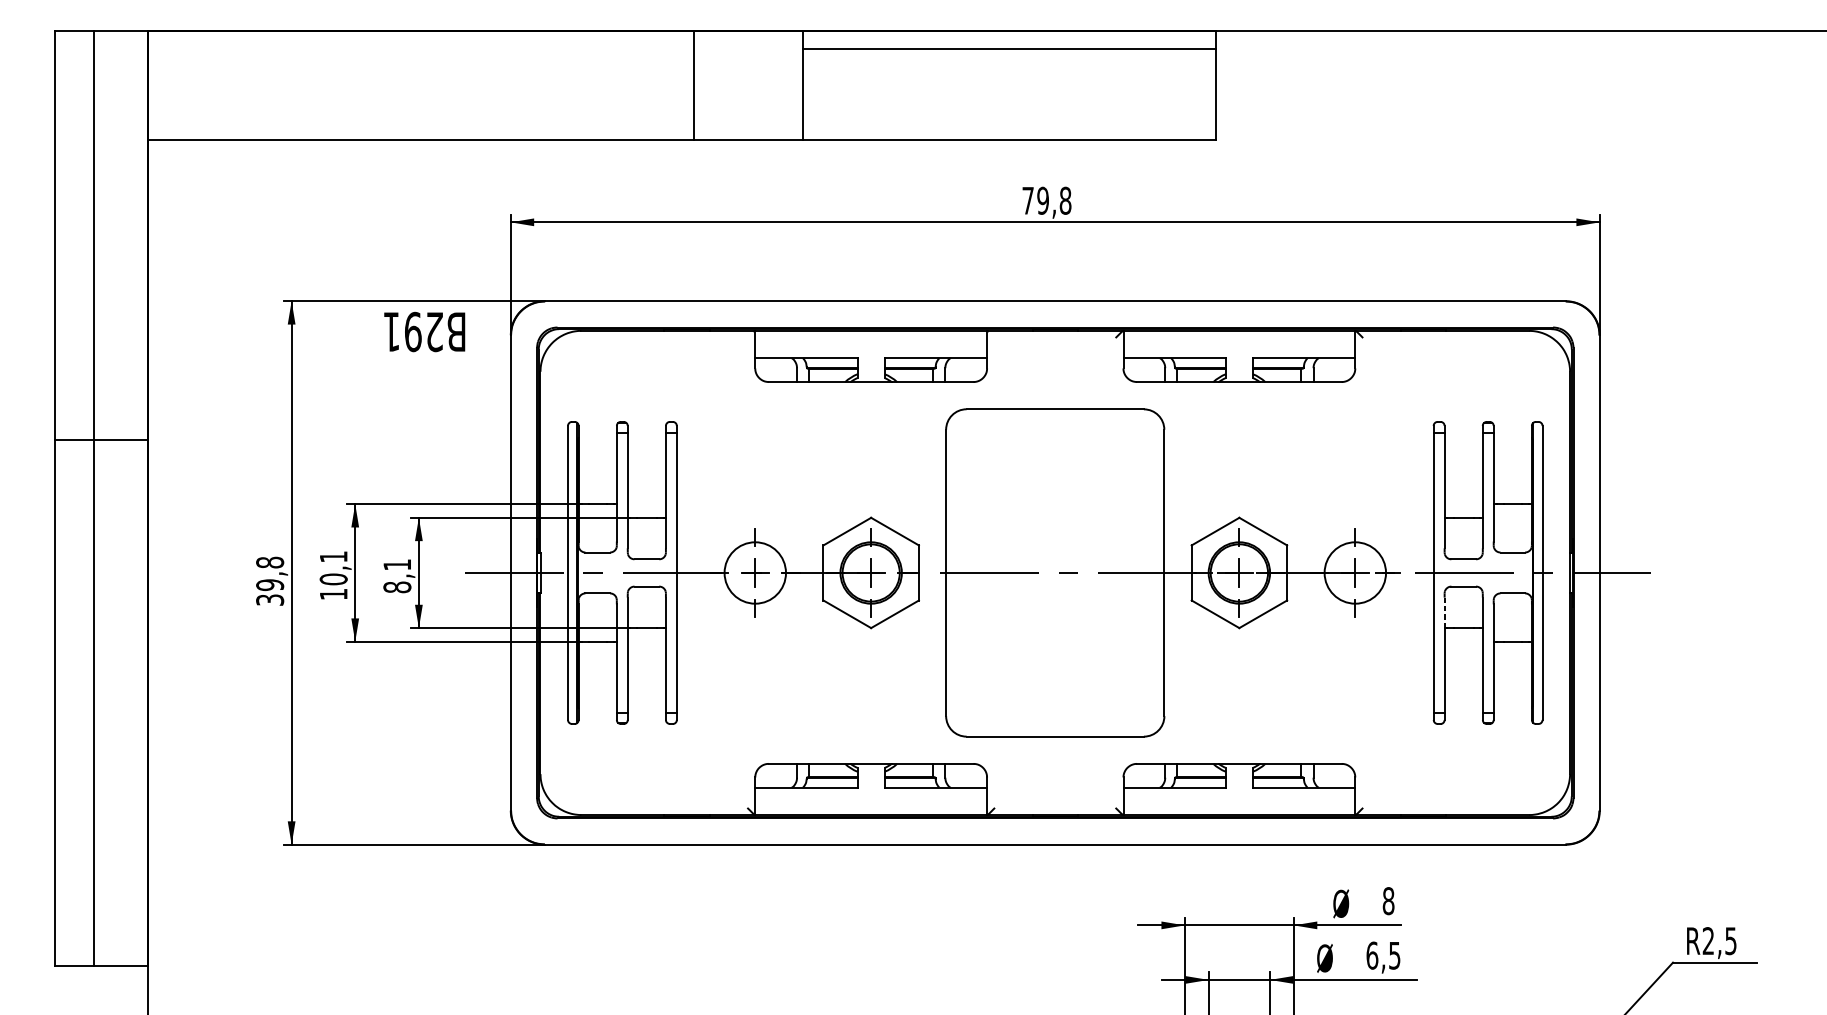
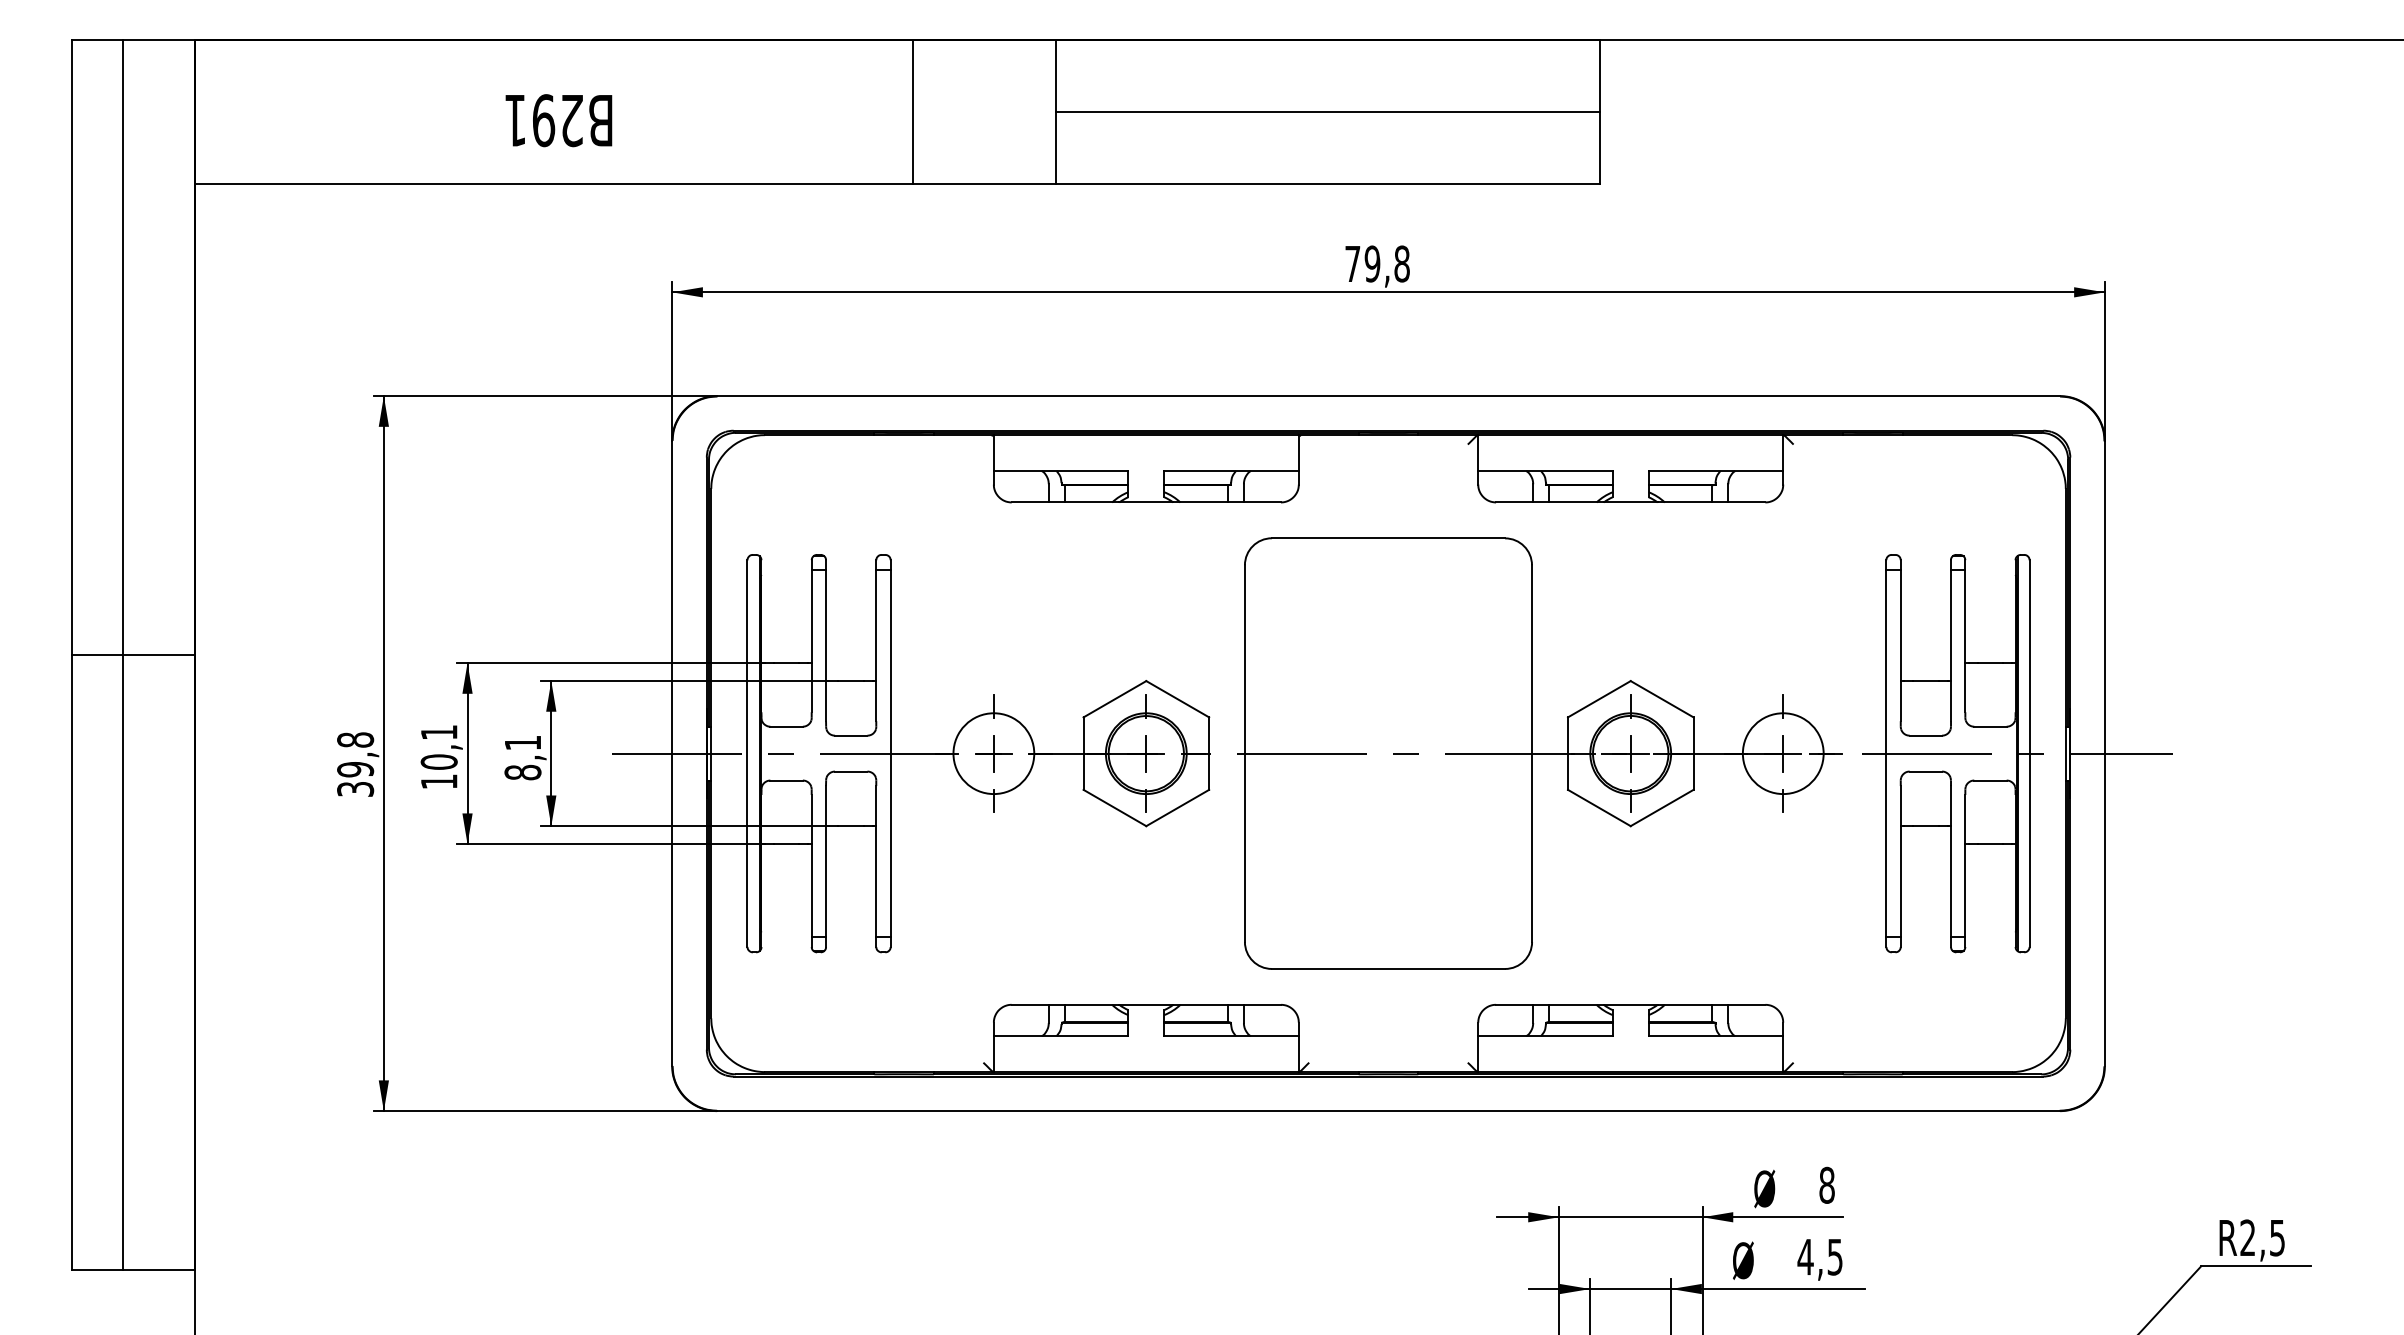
line: (1008, 49) -> (1327, 111), moved
text: (424, 331) -> (558, 120), moved
line: (101, 440) -> (133, 655), moved
line: (1444, 613) -> (1900, 806), dashed -> solid
text: (1372, 955) -> (1805, 1256), 6,5 -> 4,5

